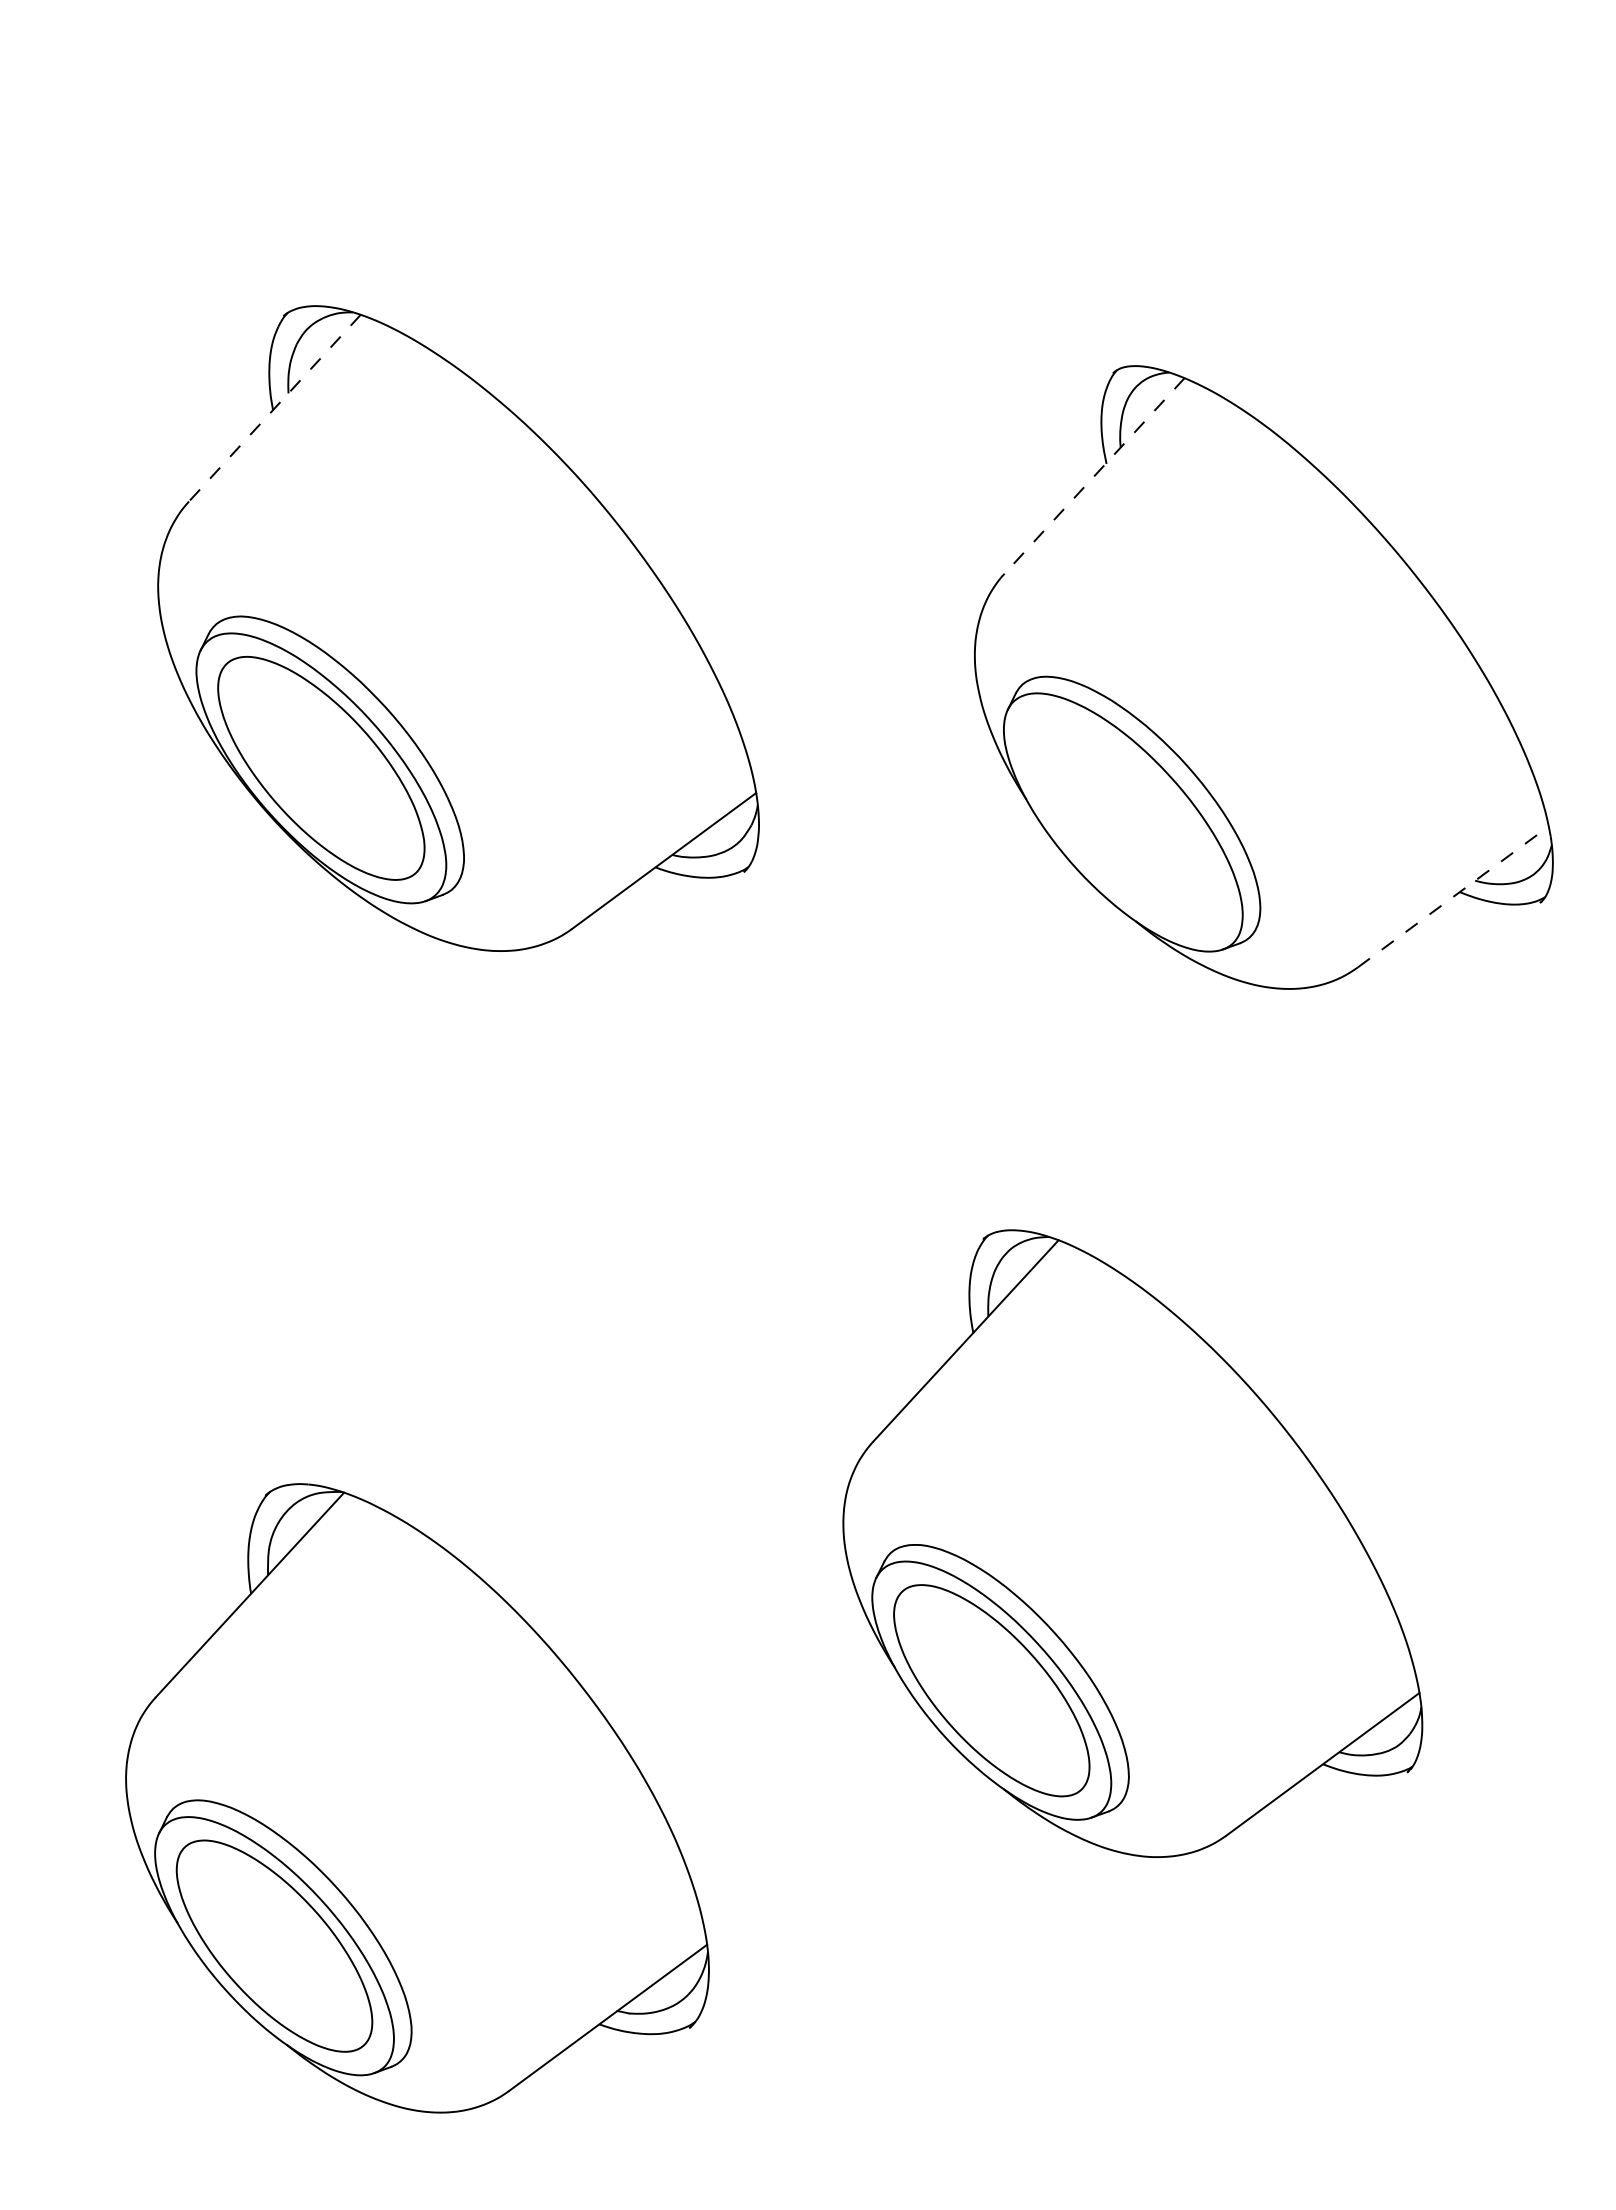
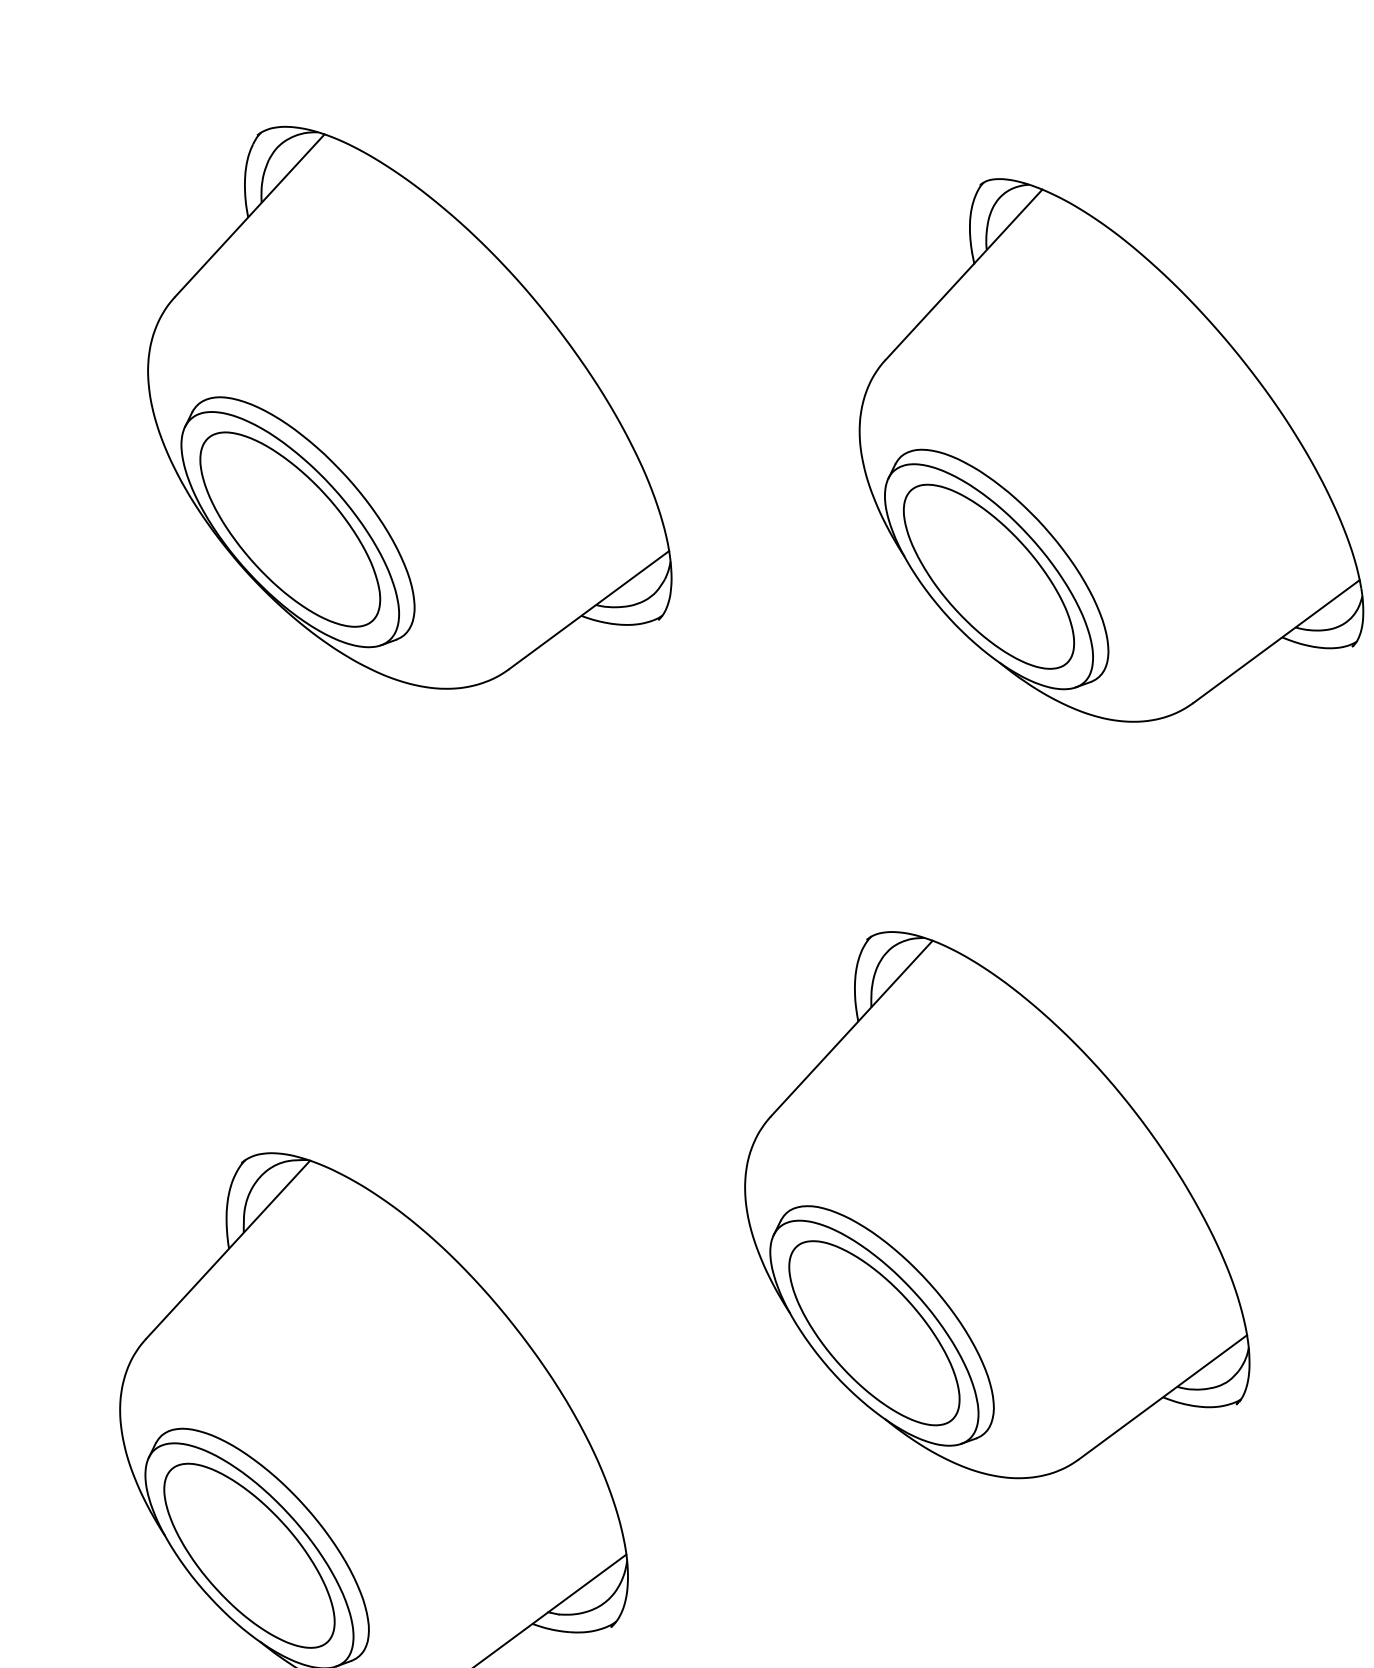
line: (274, 408) -> (249, 216), dashed -> solid
line: (1094, 475) -> (963, 274), dashed -> solid
part: (1122, 822) -> (988, 576), added
line: (1453, 896) -> (1276, 641), dashed -> solid

